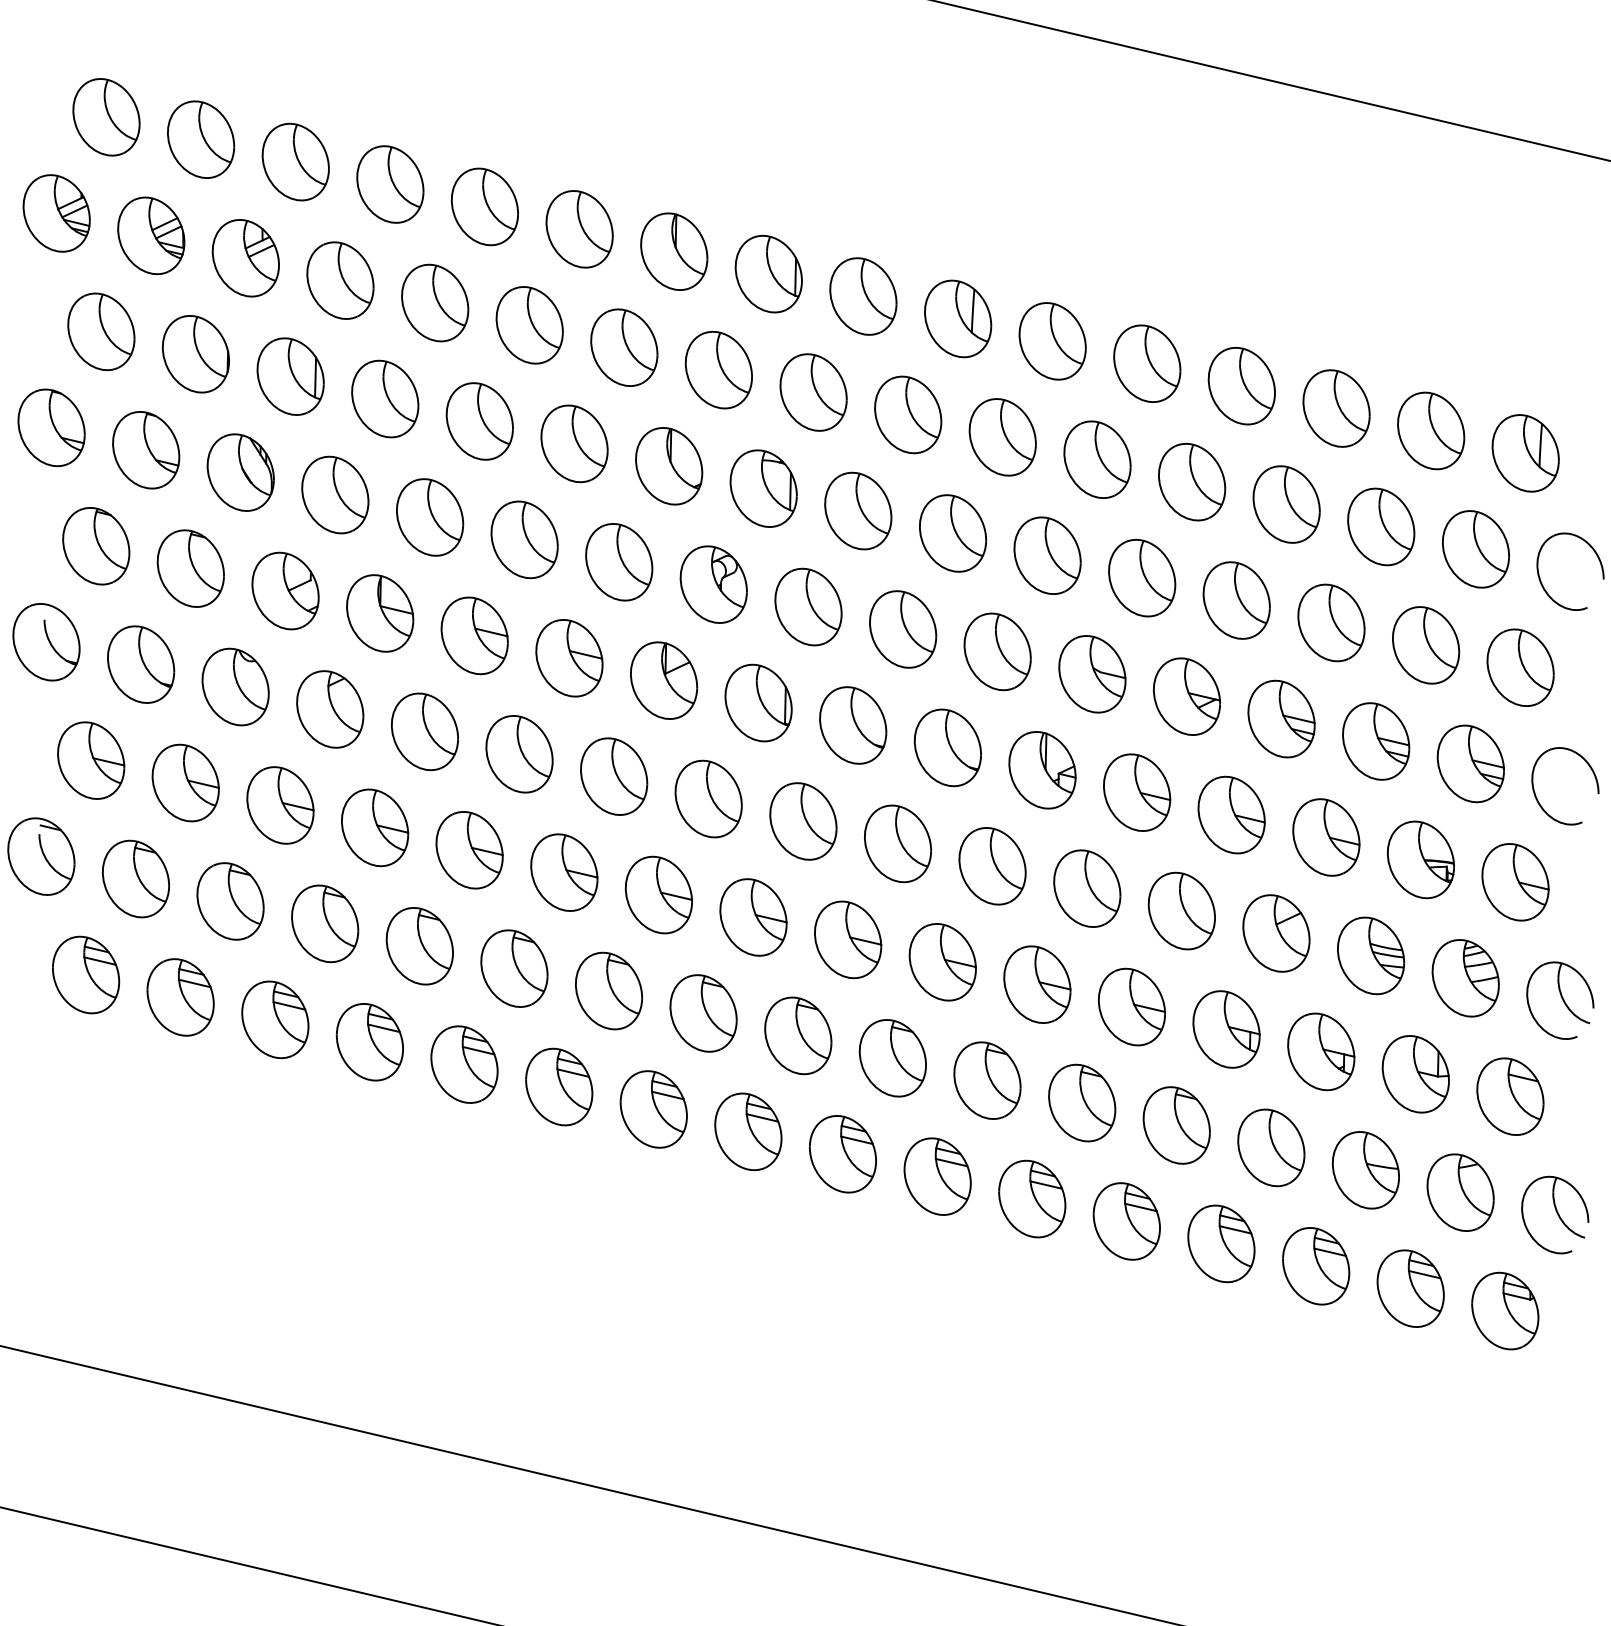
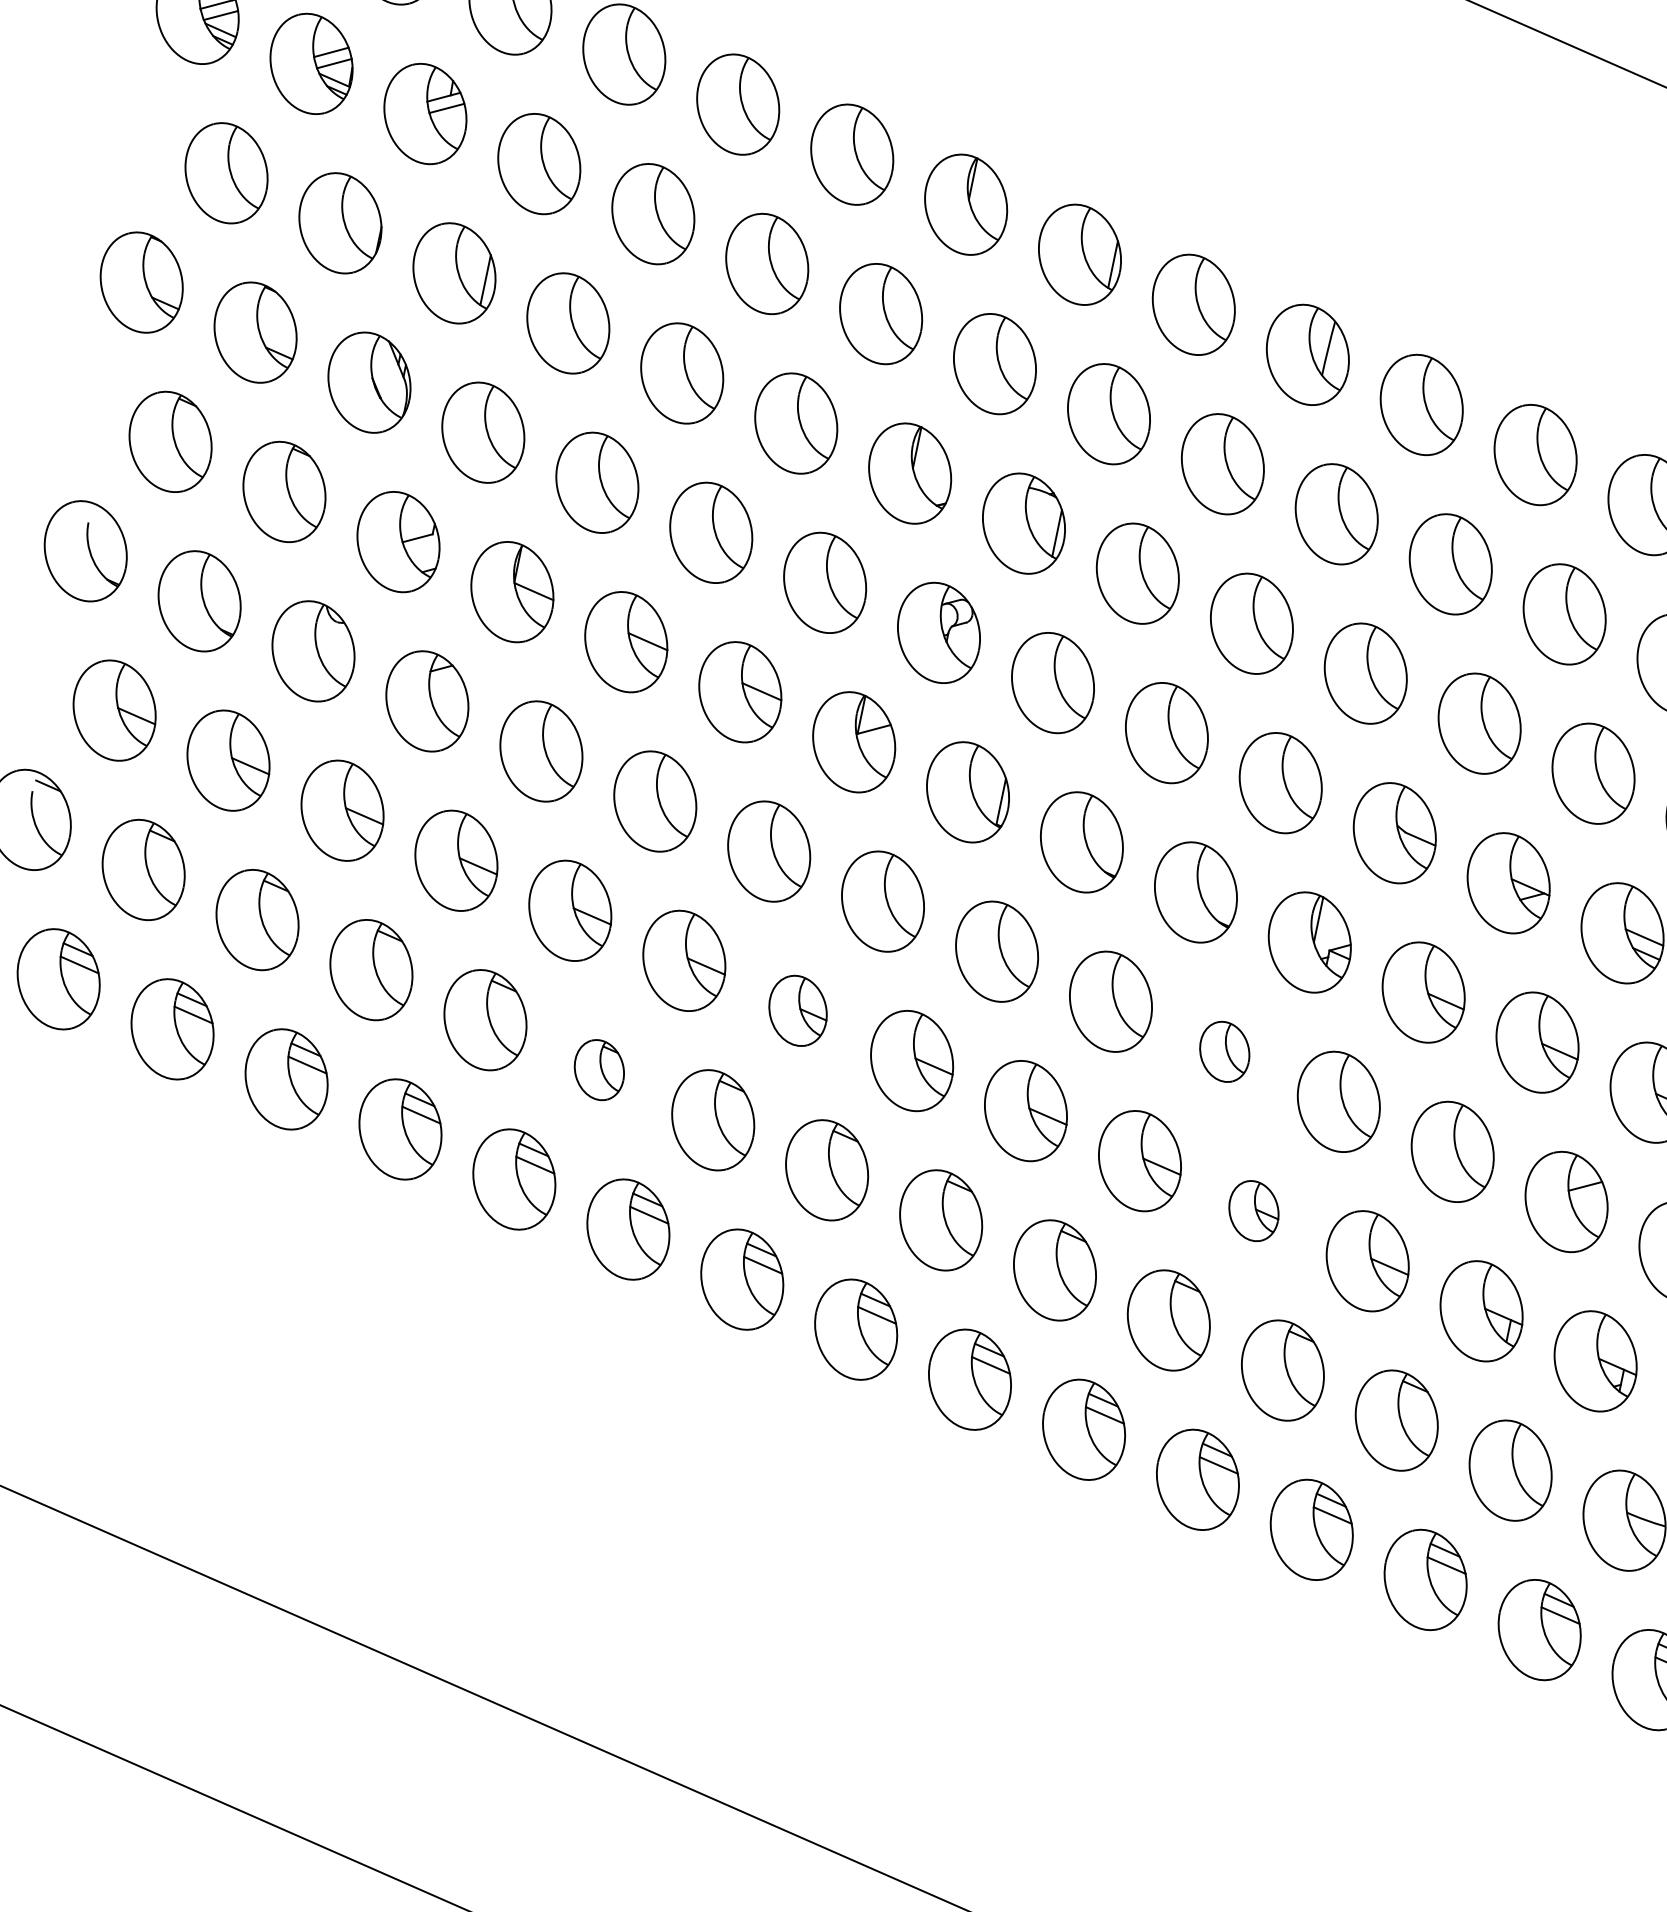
part: (992, 866) -> (1224, 1052), size x0.6
part: (658, 894) -> (797, 1010), size x0.7
part: (514, 968) -> (599, 1070), size x0.6
part: (1037, 984) -> (1254, 1210), size x0.6

